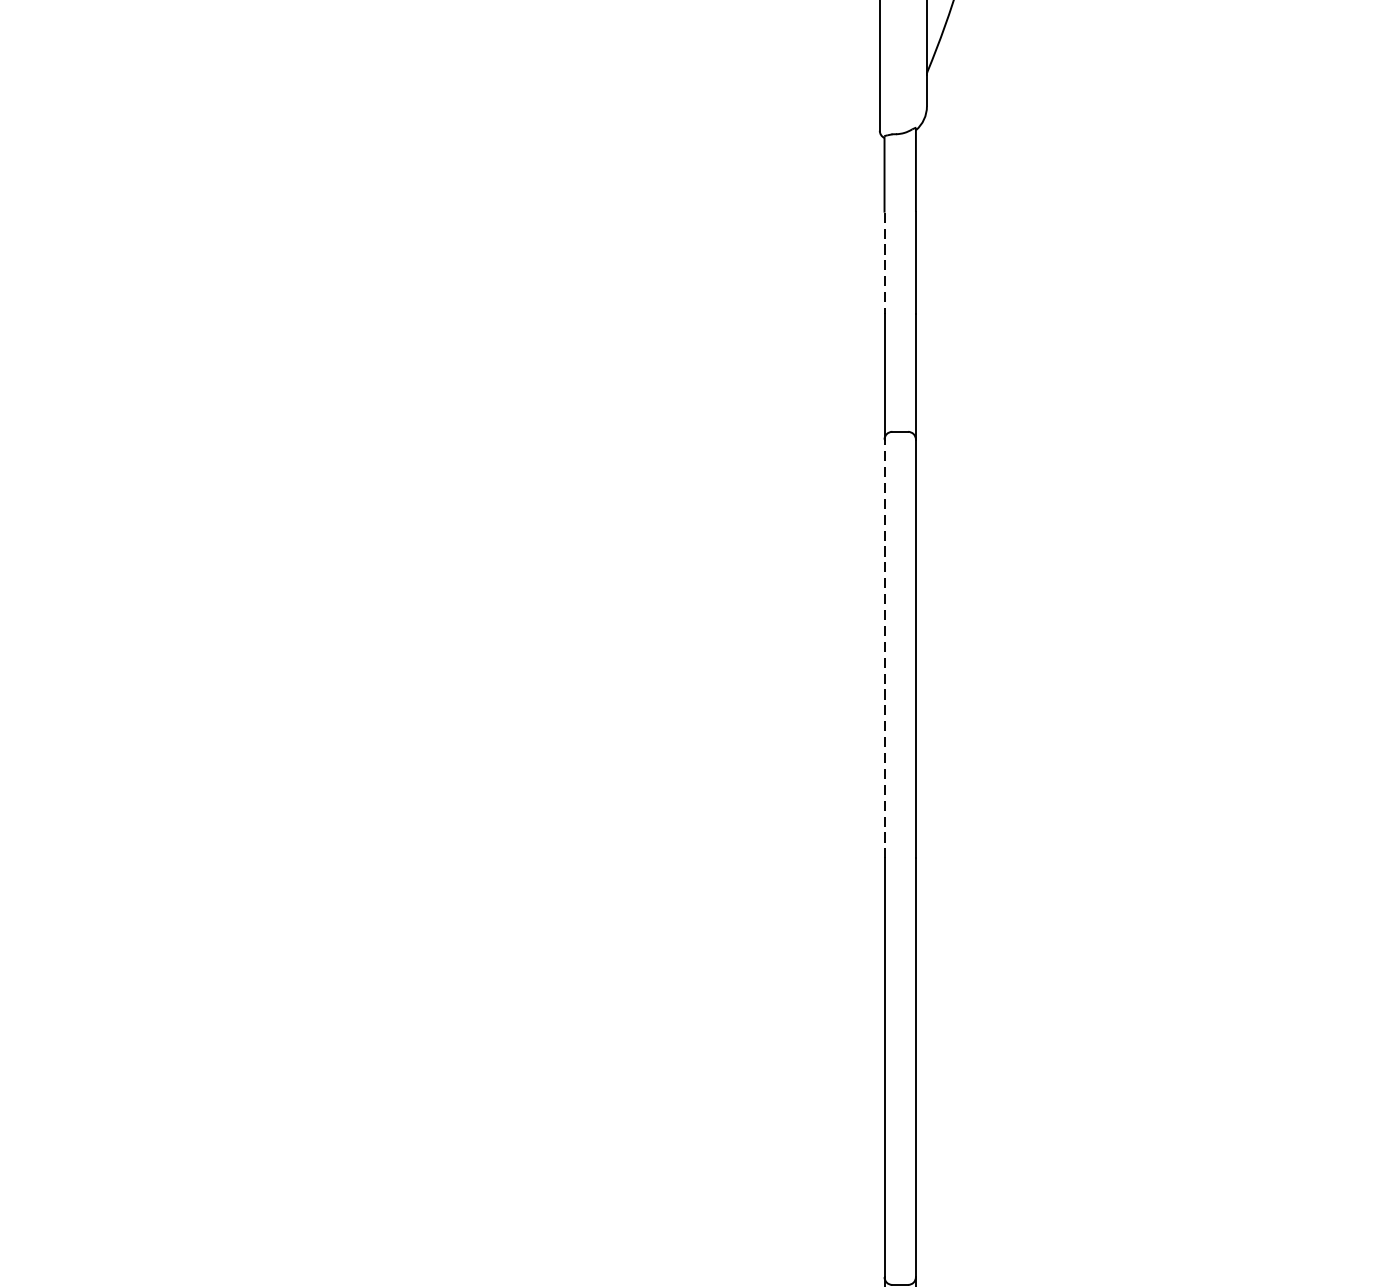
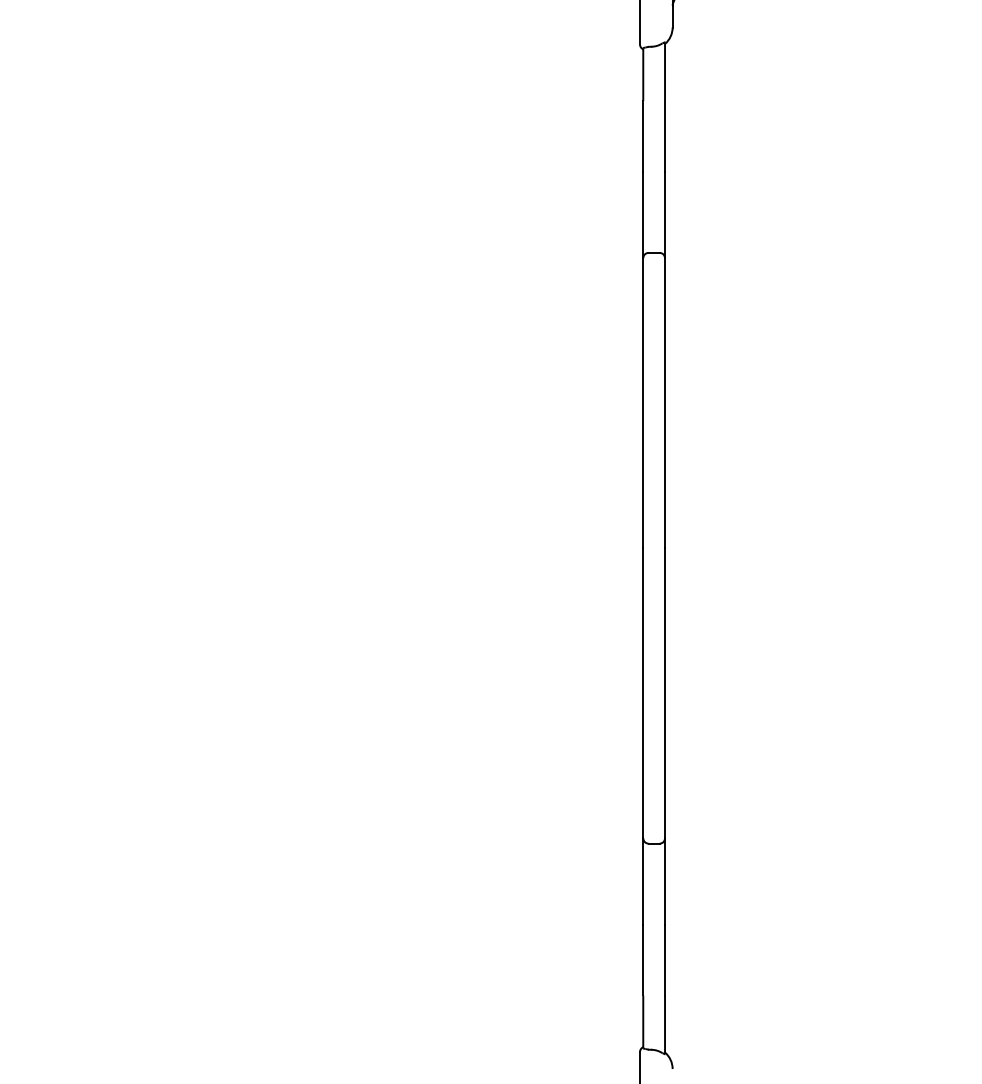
line: (884, 263) -> (643, 136), dashed -> solid
line: (884, 649) -> (643, 403), dashed -> solid

